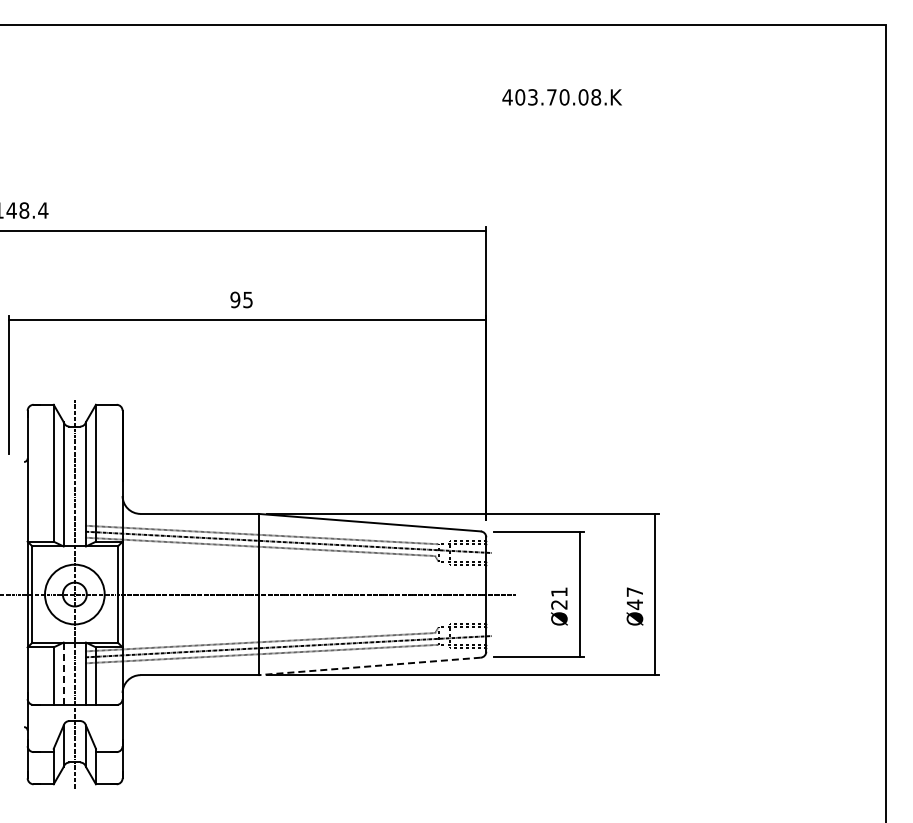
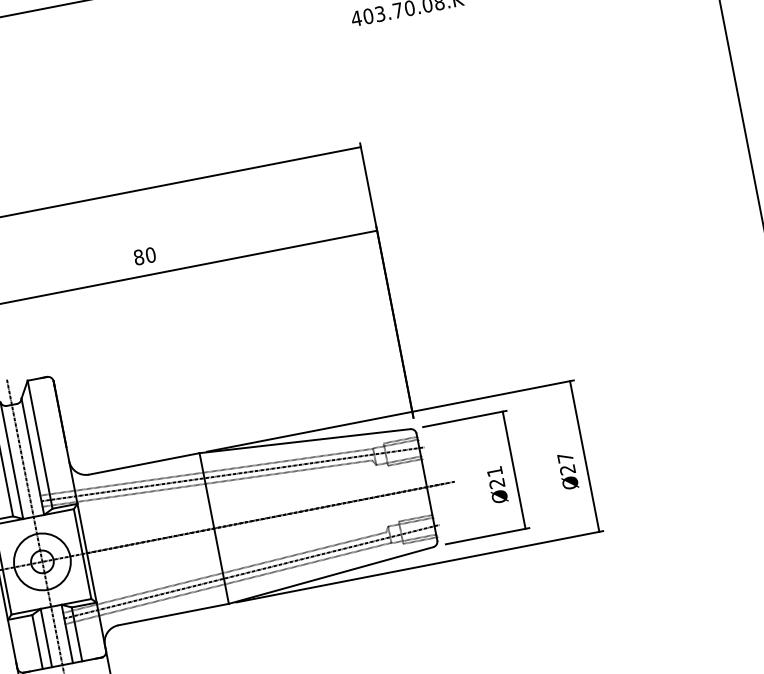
text: (241, 299) -> (144, 255), 95 -> 80
text: (634, 604) -> (567, 469), Ø47 -> Ø27
line: (369, 666) -> (330, 575), dashed -> solid
line: (63, 674) -> (46, 638), dashed -> solid

